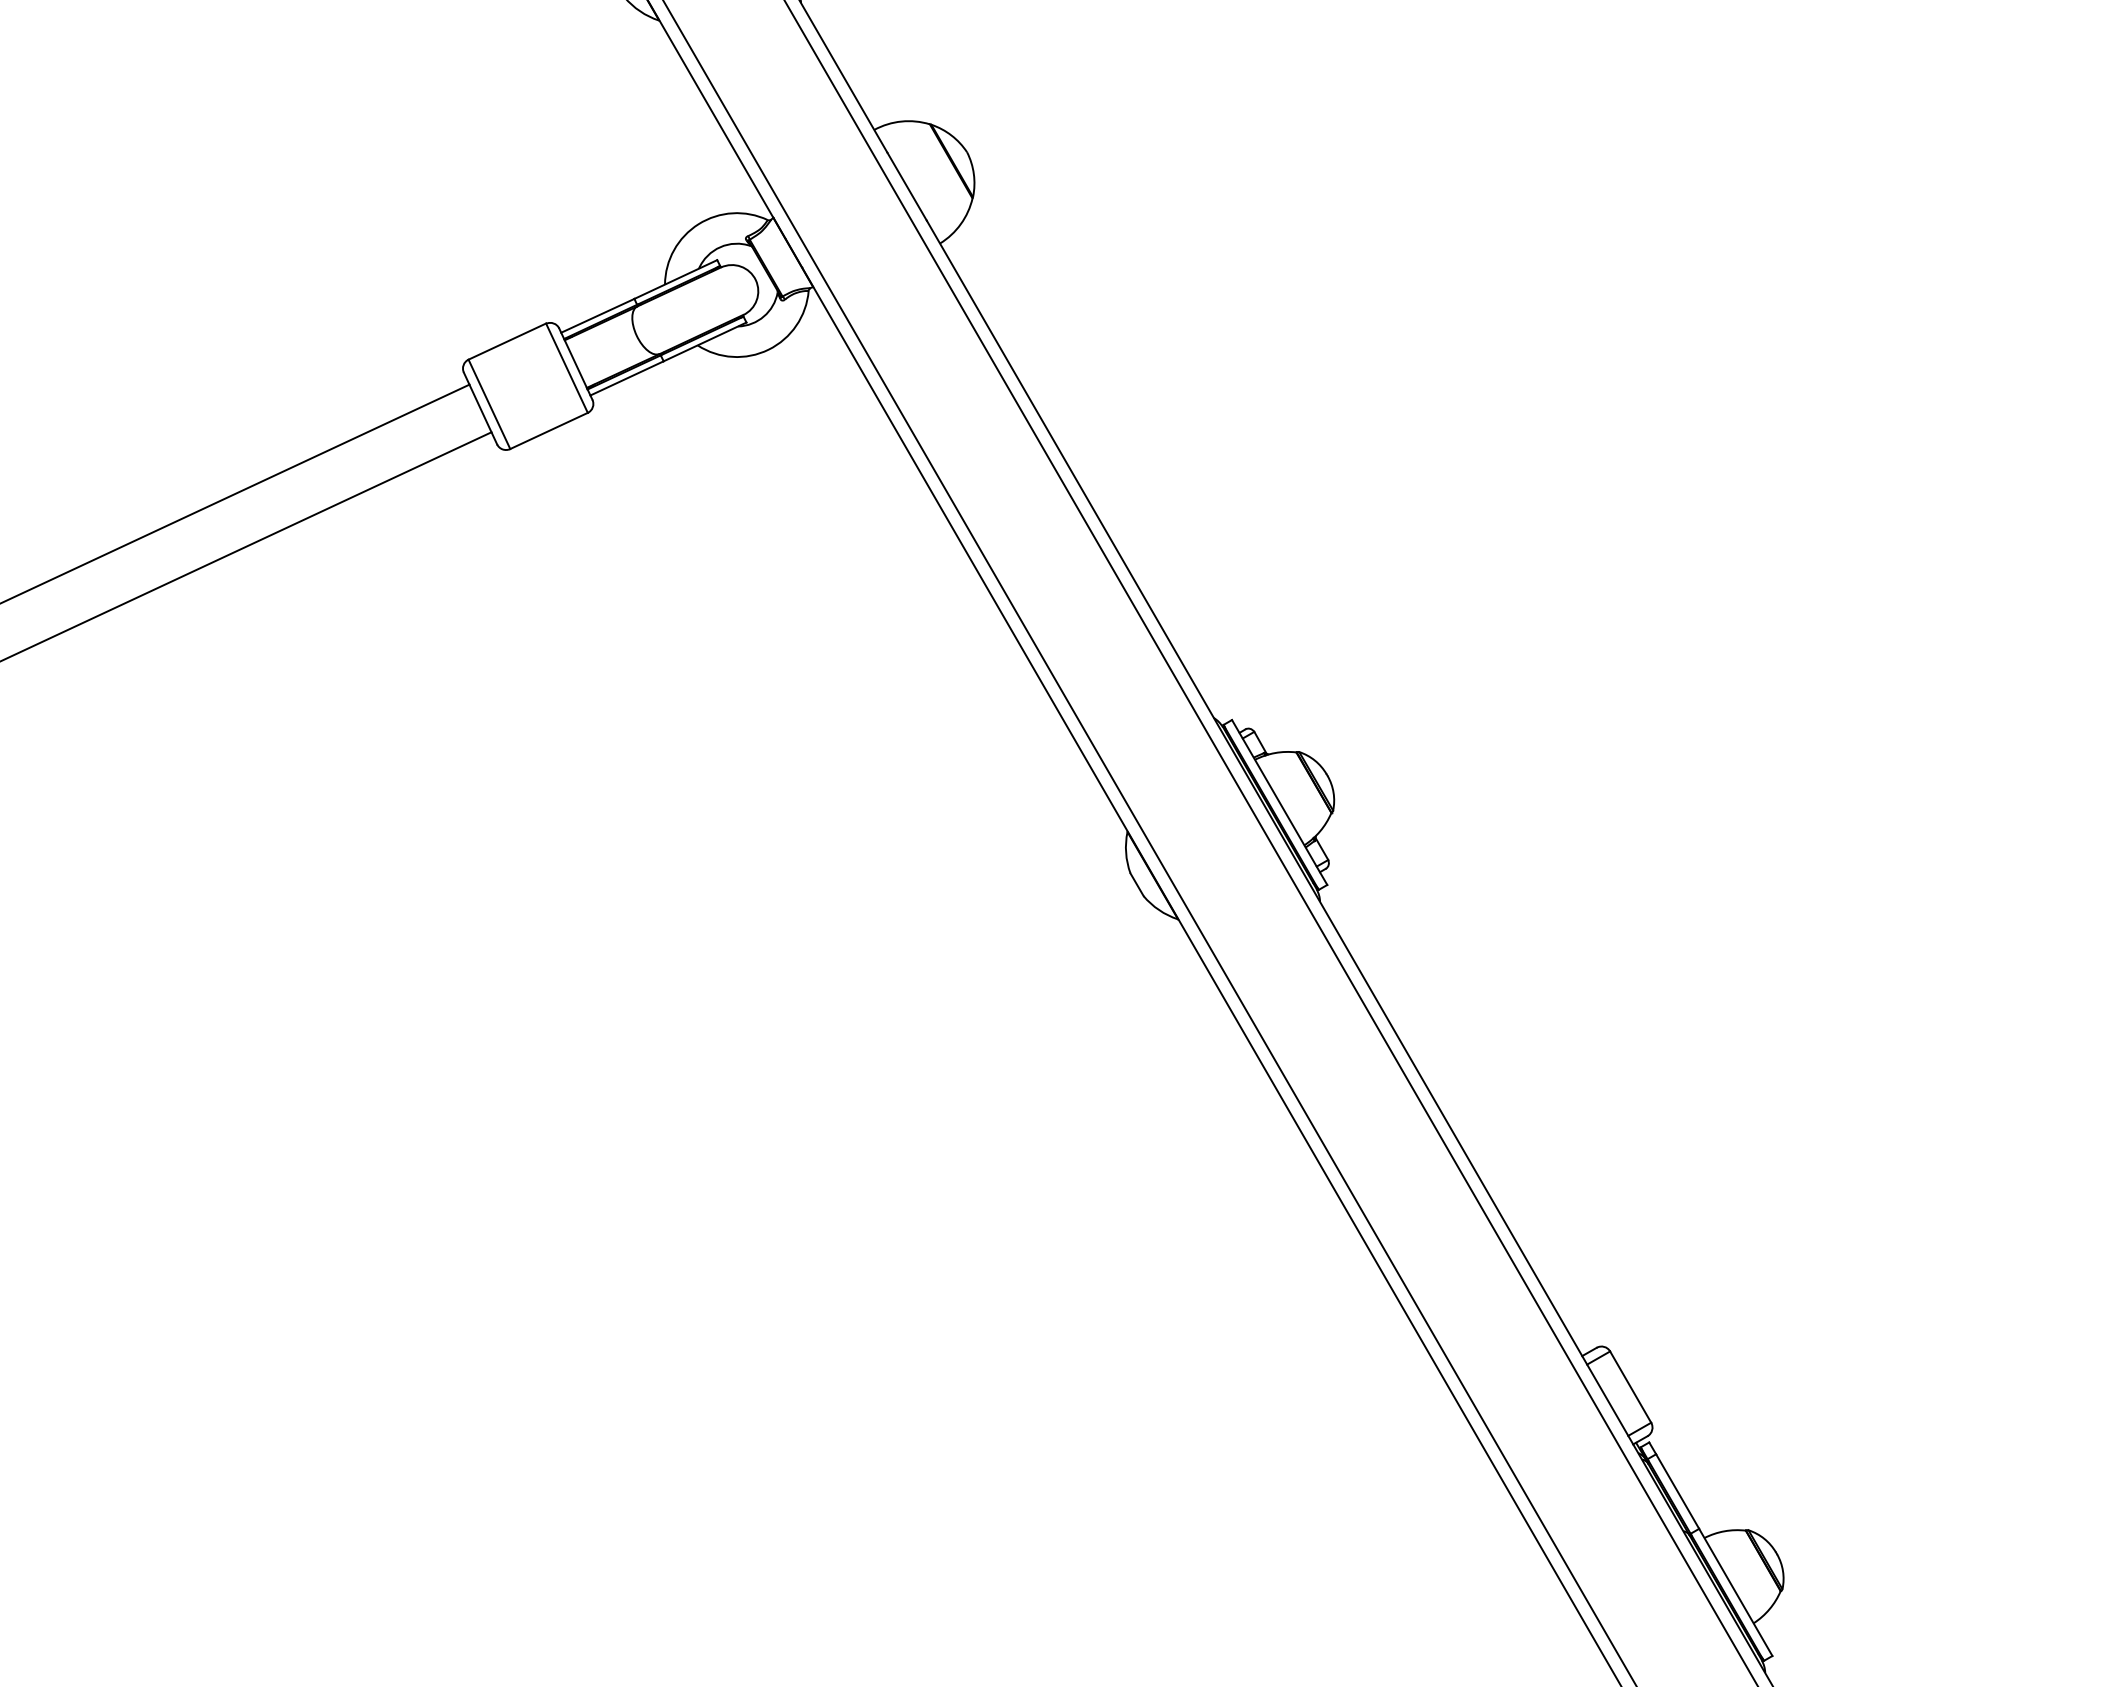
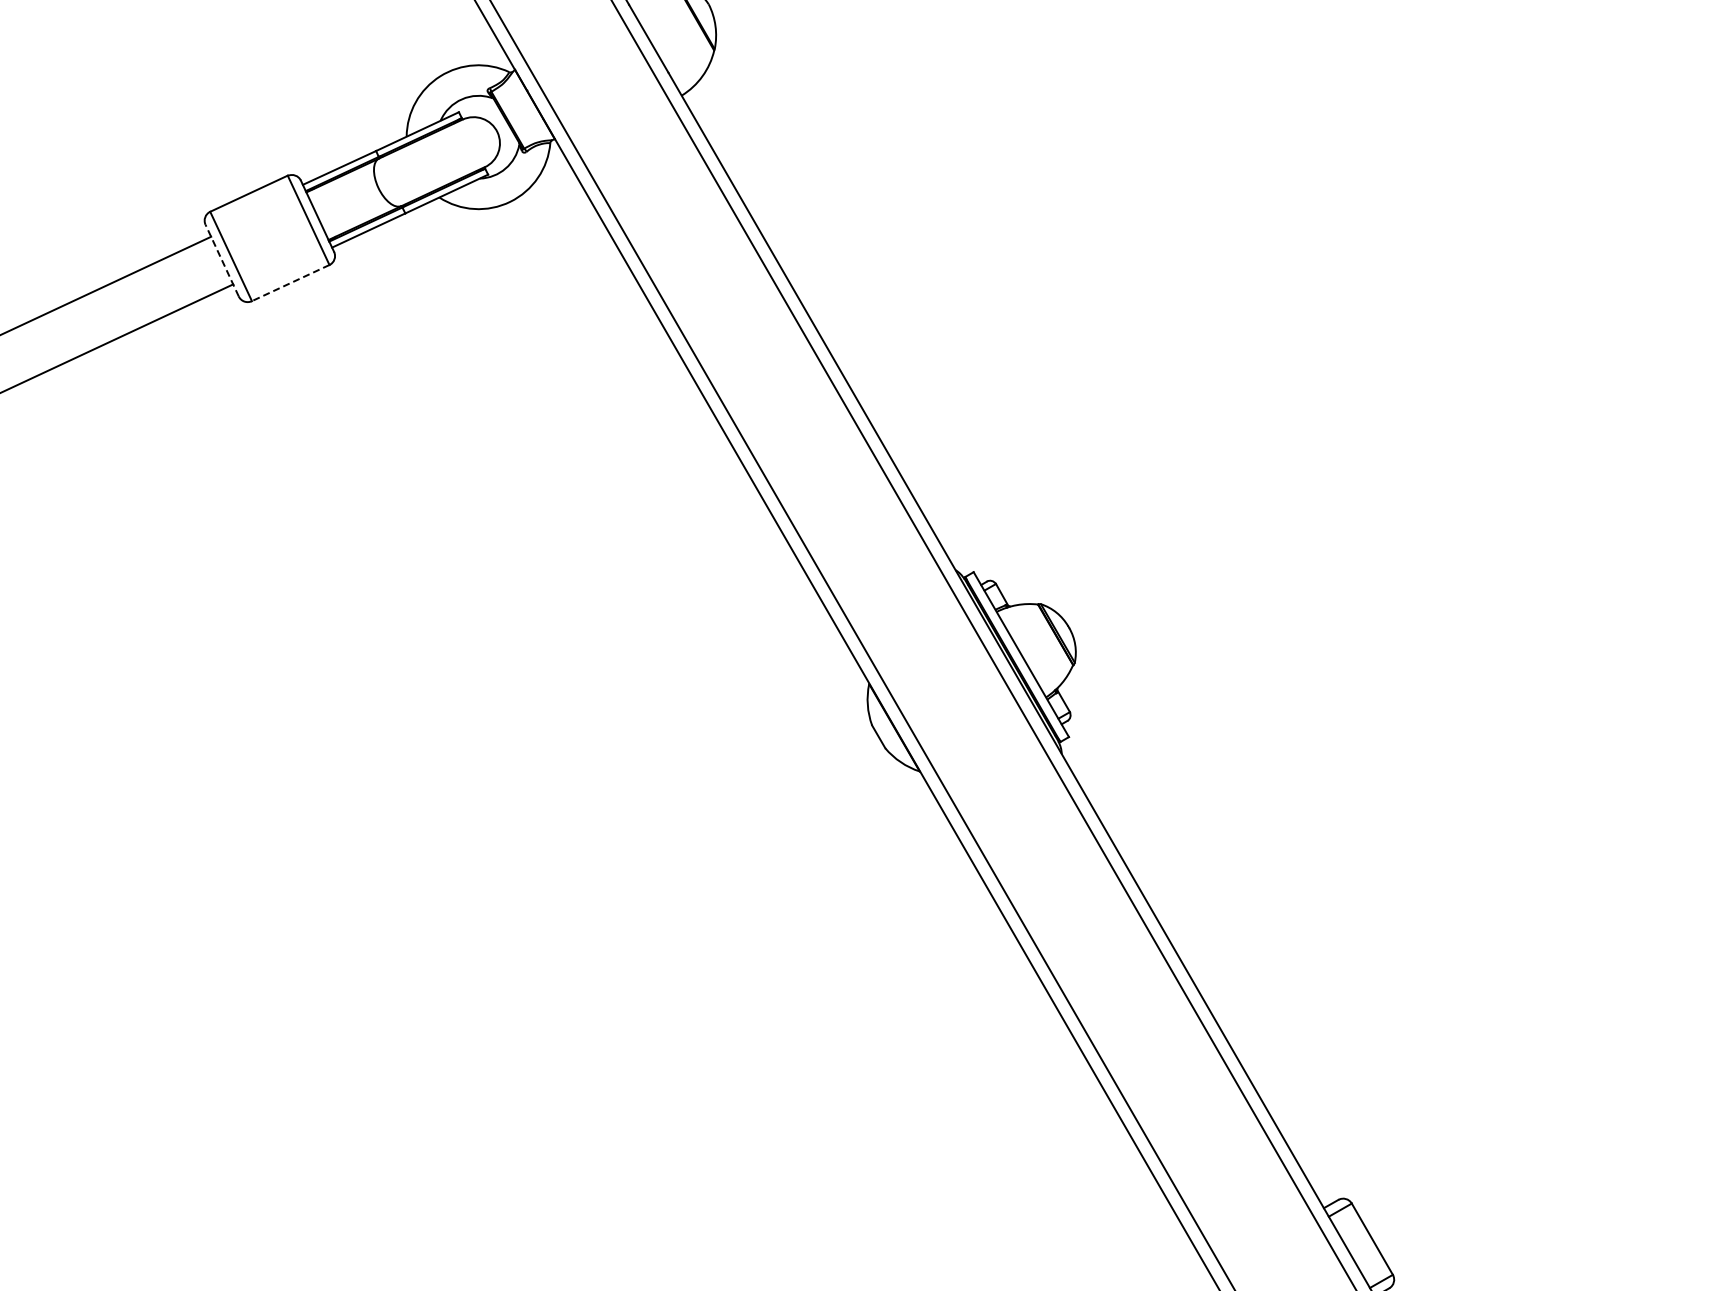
line: (480, 408) -> (222, 260), solid -> dashed
line: (549, 430) -> (291, 282), solid -> dashed

